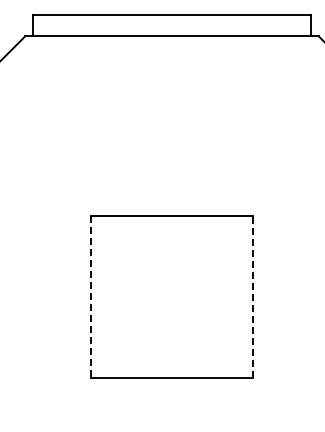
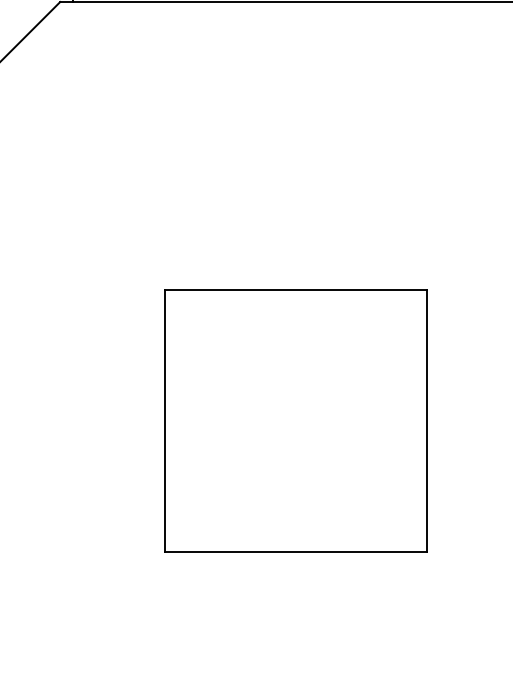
line: (253, 296) -> (427, 420), dashed -> solid
line: (90, 297) -> (165, 422), dashed -> solid

